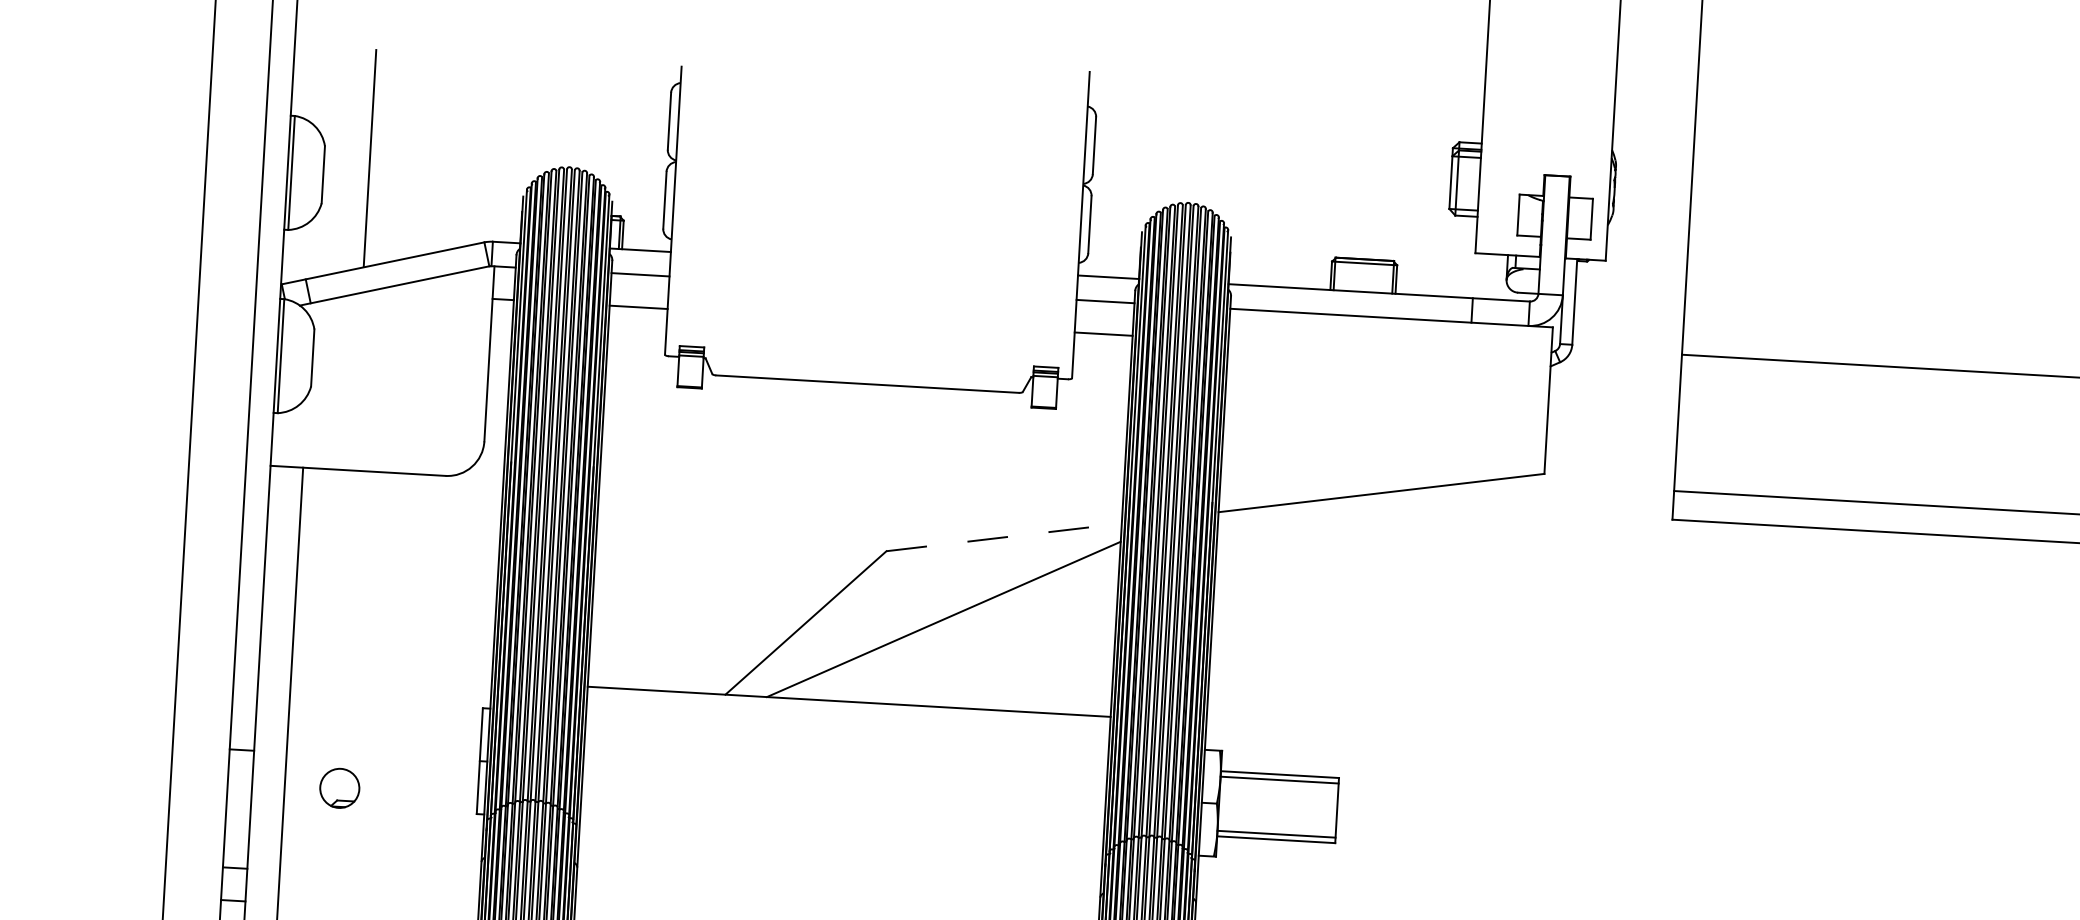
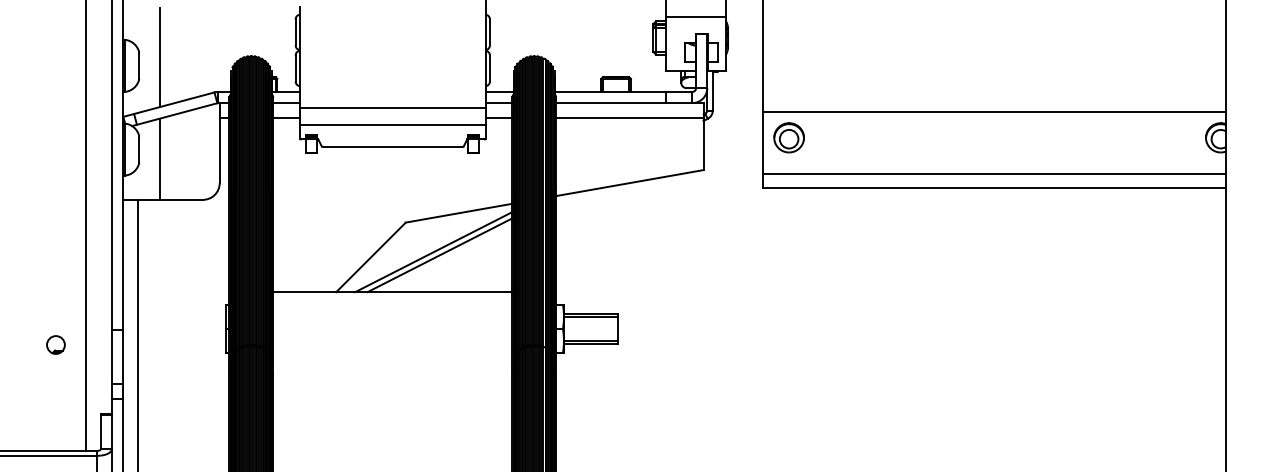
line: (1546, 136) -> (695, 16), added
line: (871, 297) -> (392, 107), added
line: (869, 337) -> (392, 125), added
line: (1388, 351) -> (629, 118), added
line: (357, 380) -> (160, 158), added
part: (1734, 413) -> (788, 137), added
line: (1005, 538) -> (459, 213), dashed -> solid
line: (956, 627) -> (439, 255), added
part: (338, 787) -> (55, 344), moved

